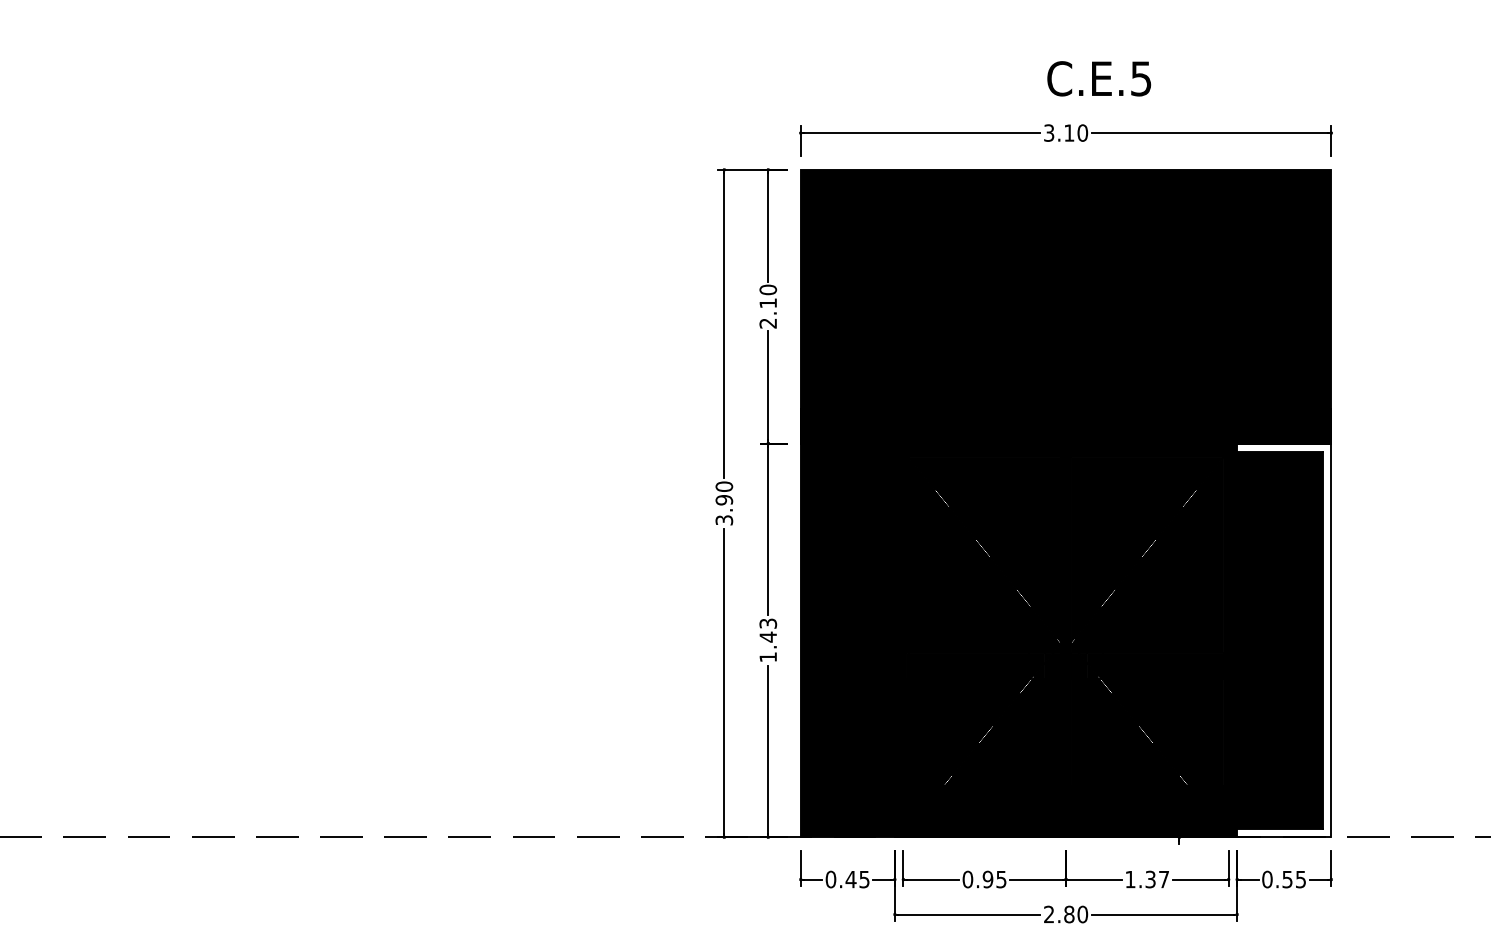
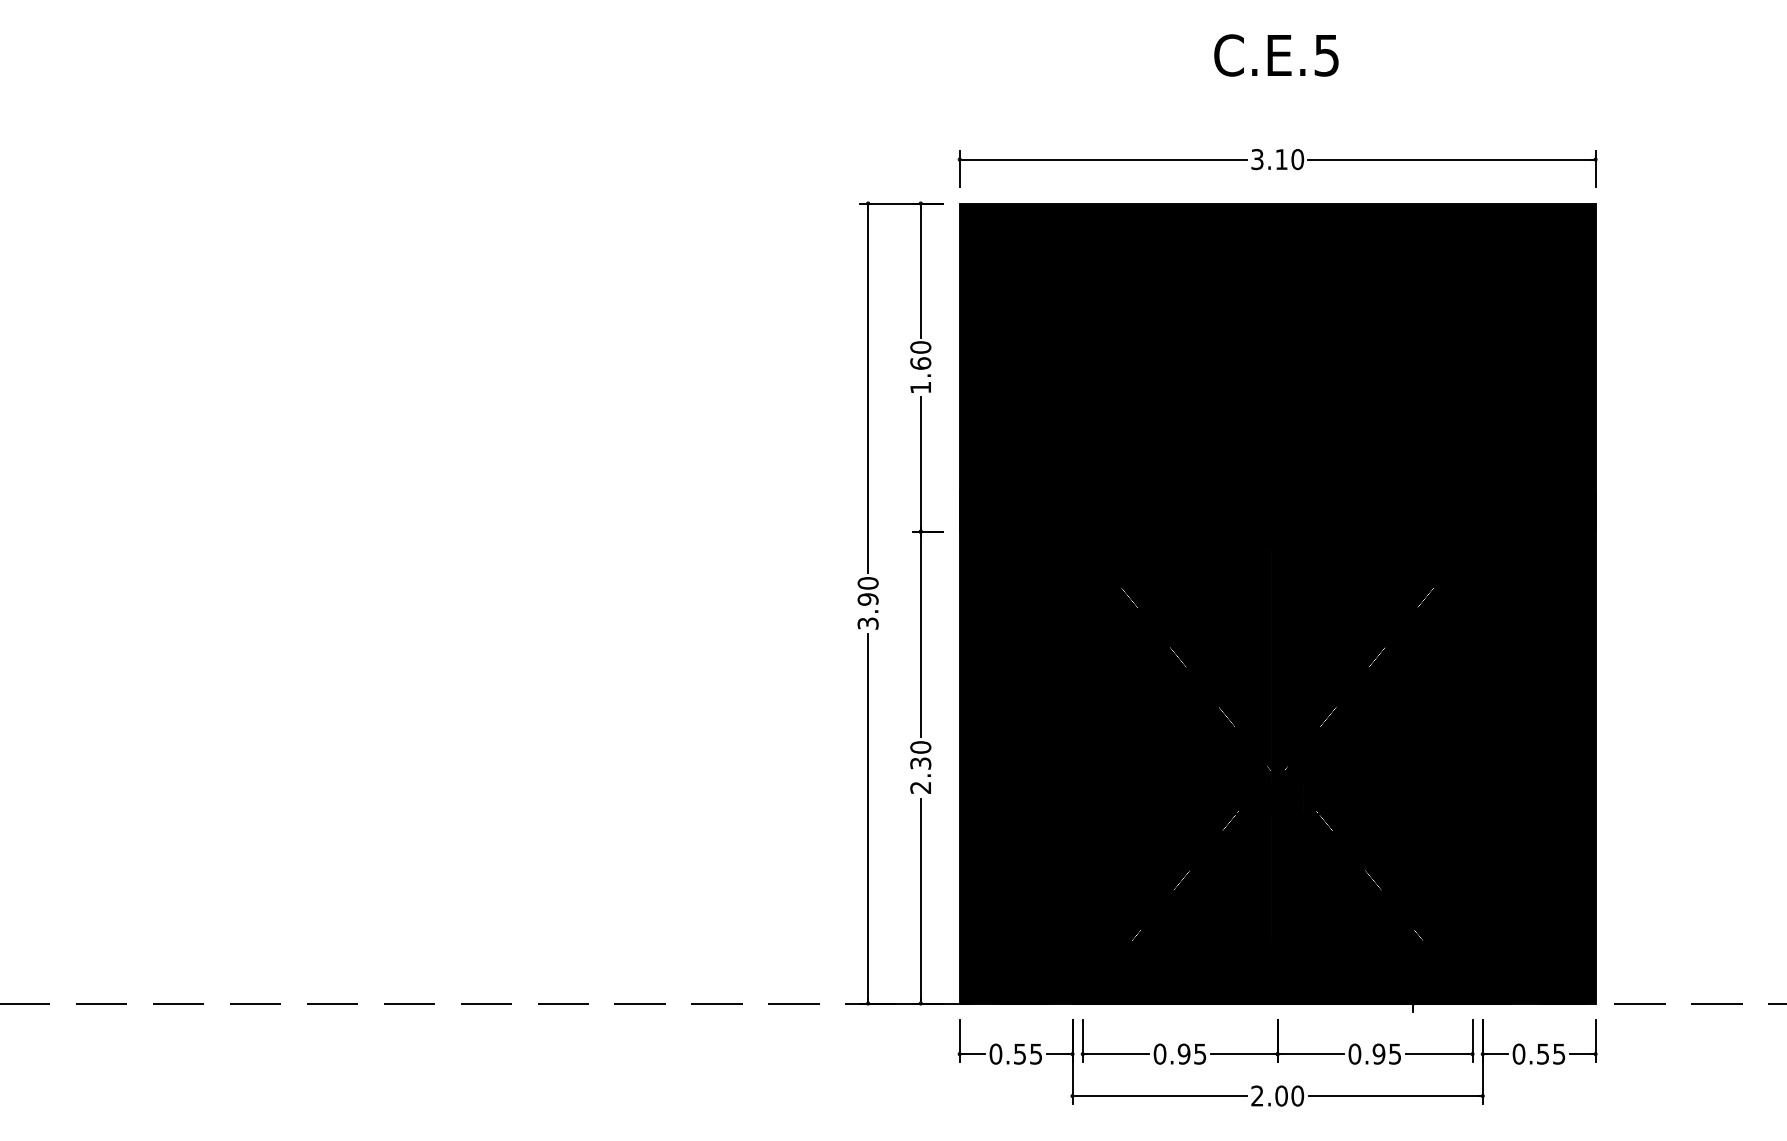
text: (1099, 78) -> (1276, 55), moved
text: (768, 313) -> (920, 375), 2.10 -> 1.60
text: (768, 640) -> (920, 767), 1.43 -> 2.30
fill: (1283, 640) -> (1538, 767), added
text: (850, 879) -> (1019, 1054), 0.45 -> 0.55
text: (1146, 879) -> (1374, 1053), 1.37 -> 0.95
text: (1069, 914) -> (1281, 1095), 2.80 -> 2.00

